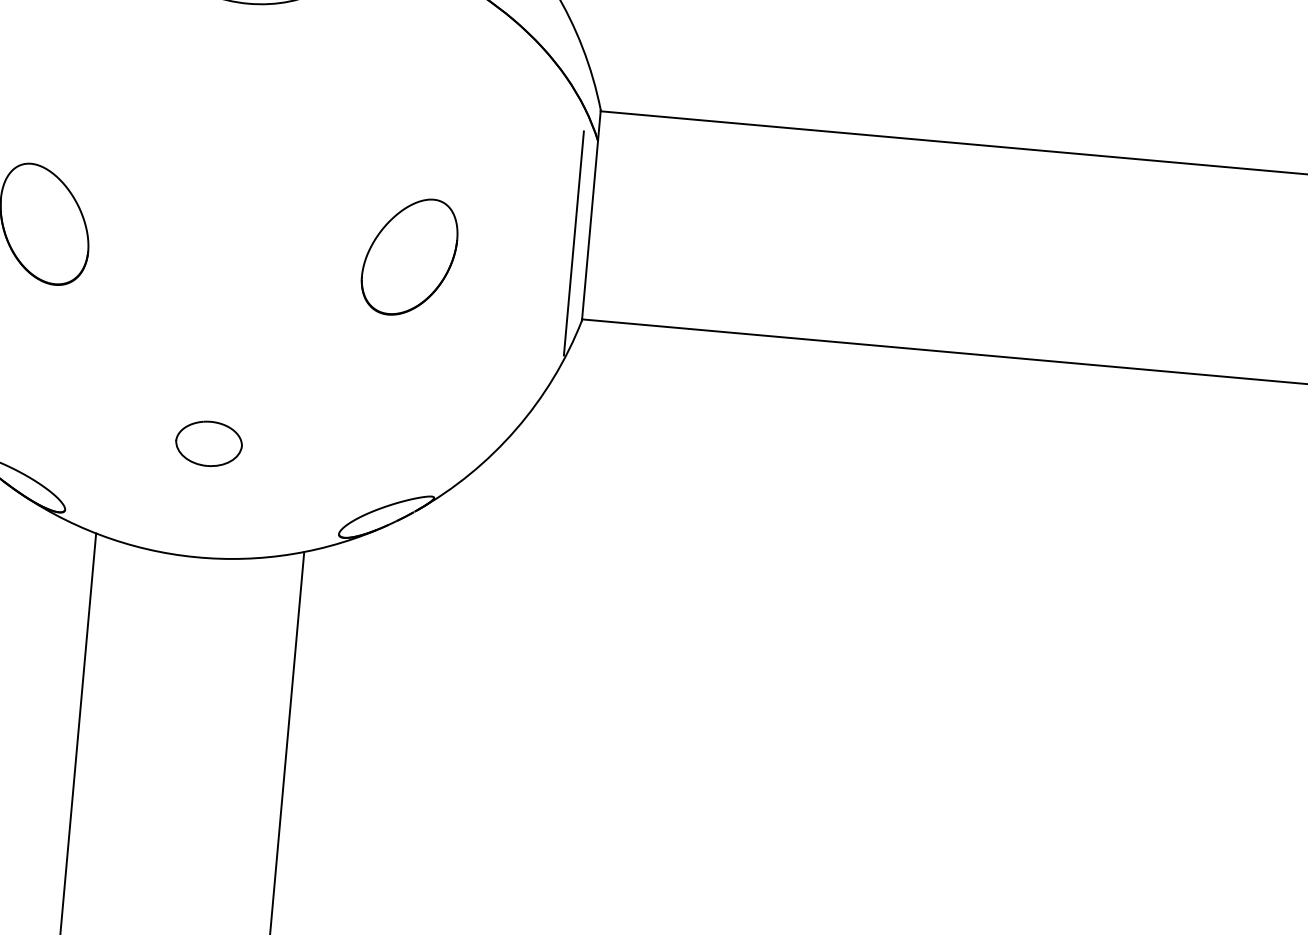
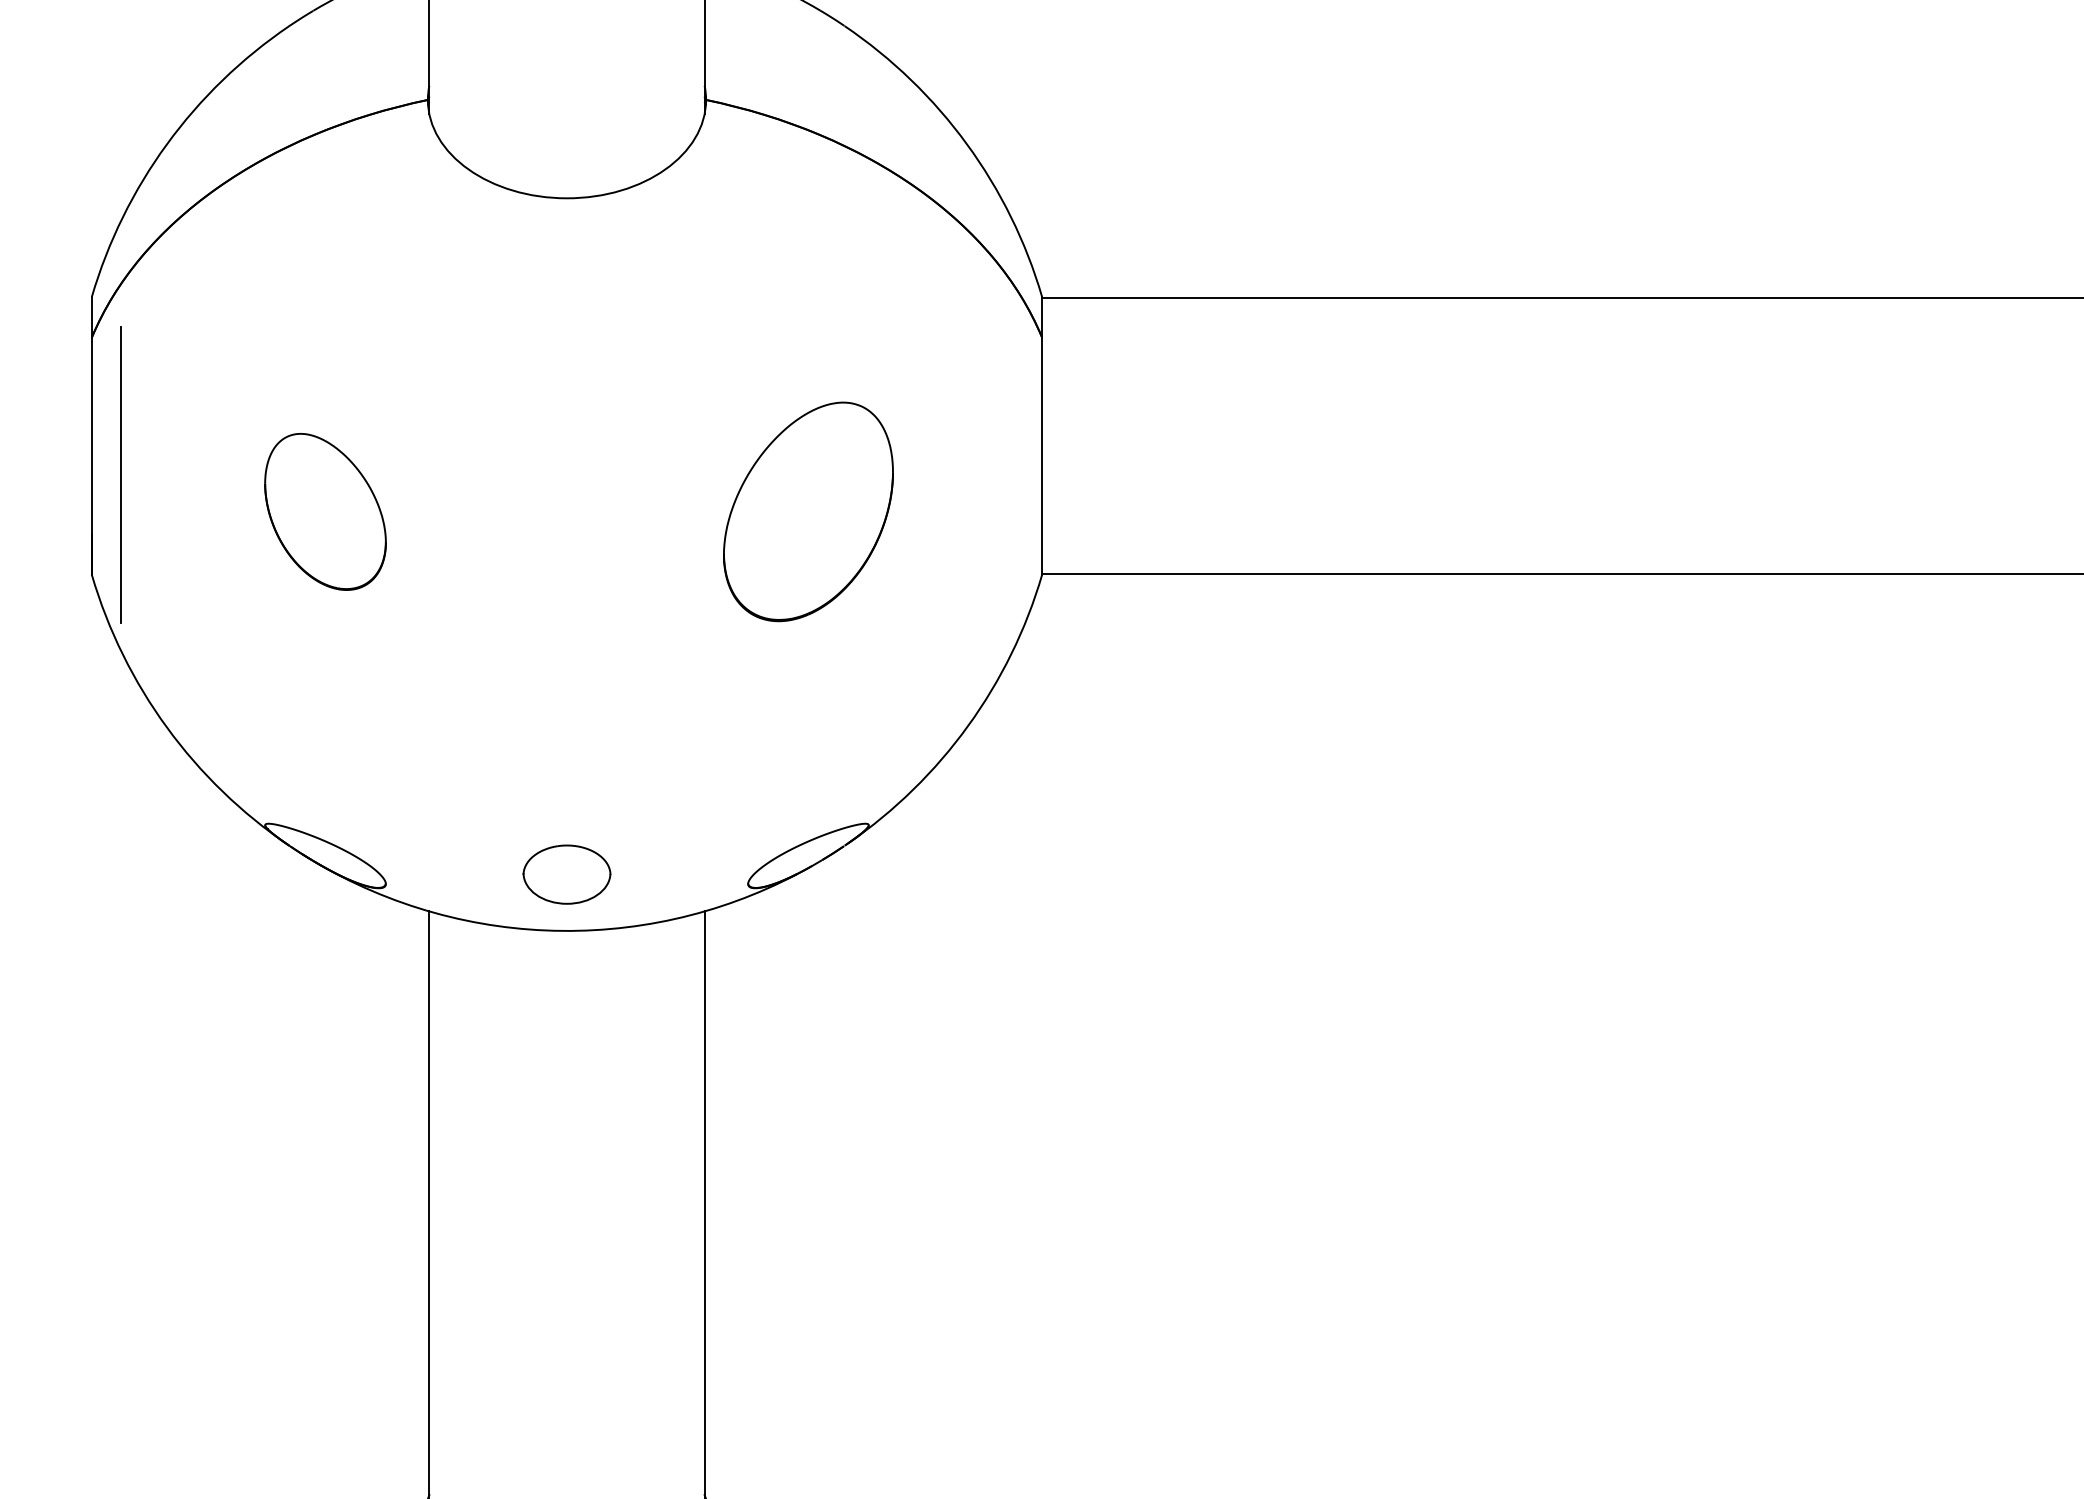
line: (573, 243) -> (1022, 474), removed
part: (409, 256) -> (808, 511), size x1.4
part: (208, 443) -> (566, 874), moved

